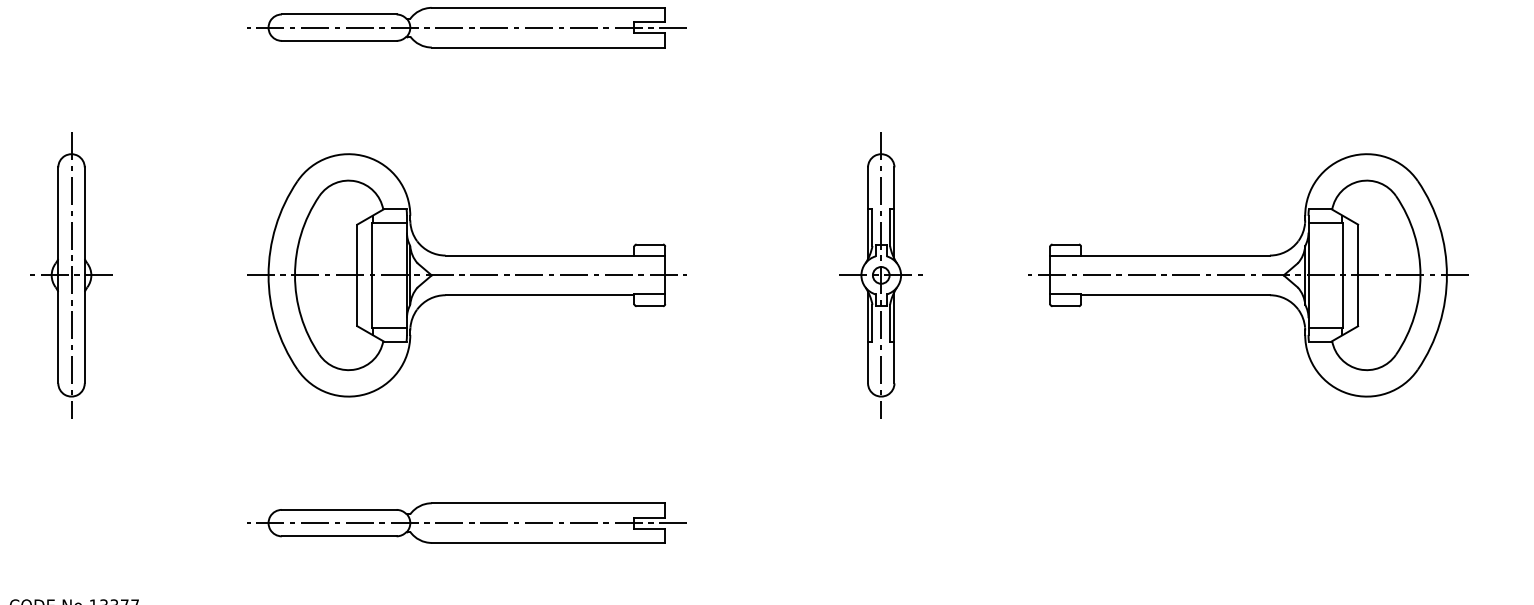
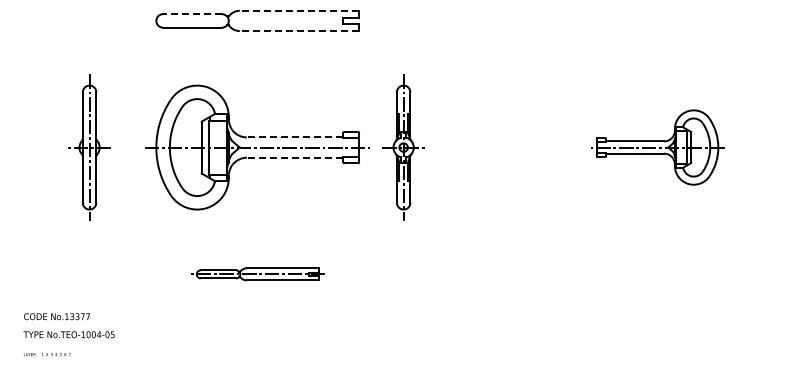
line: (548, 7) -> (299, 10), solid -> dashed
line: (339, 15) -> (192, 14), solid -> dashed
line: (466, 26) -> (257, 20), removed
line: (548, 48) -> (299, 31), solid -> dashed
line: (538, 255) -> (294, 137), solid -> dashed
part: (71, 275) -> (89, 147), moved
part: (880, 275) -> (403, 147), moved
part: (1248, 275) -> (657, 147), size x0.6
line: (538, 294) -> (294, 157), solid -> dashed
part: (466, 523) -> (257, 274), size x0.6

